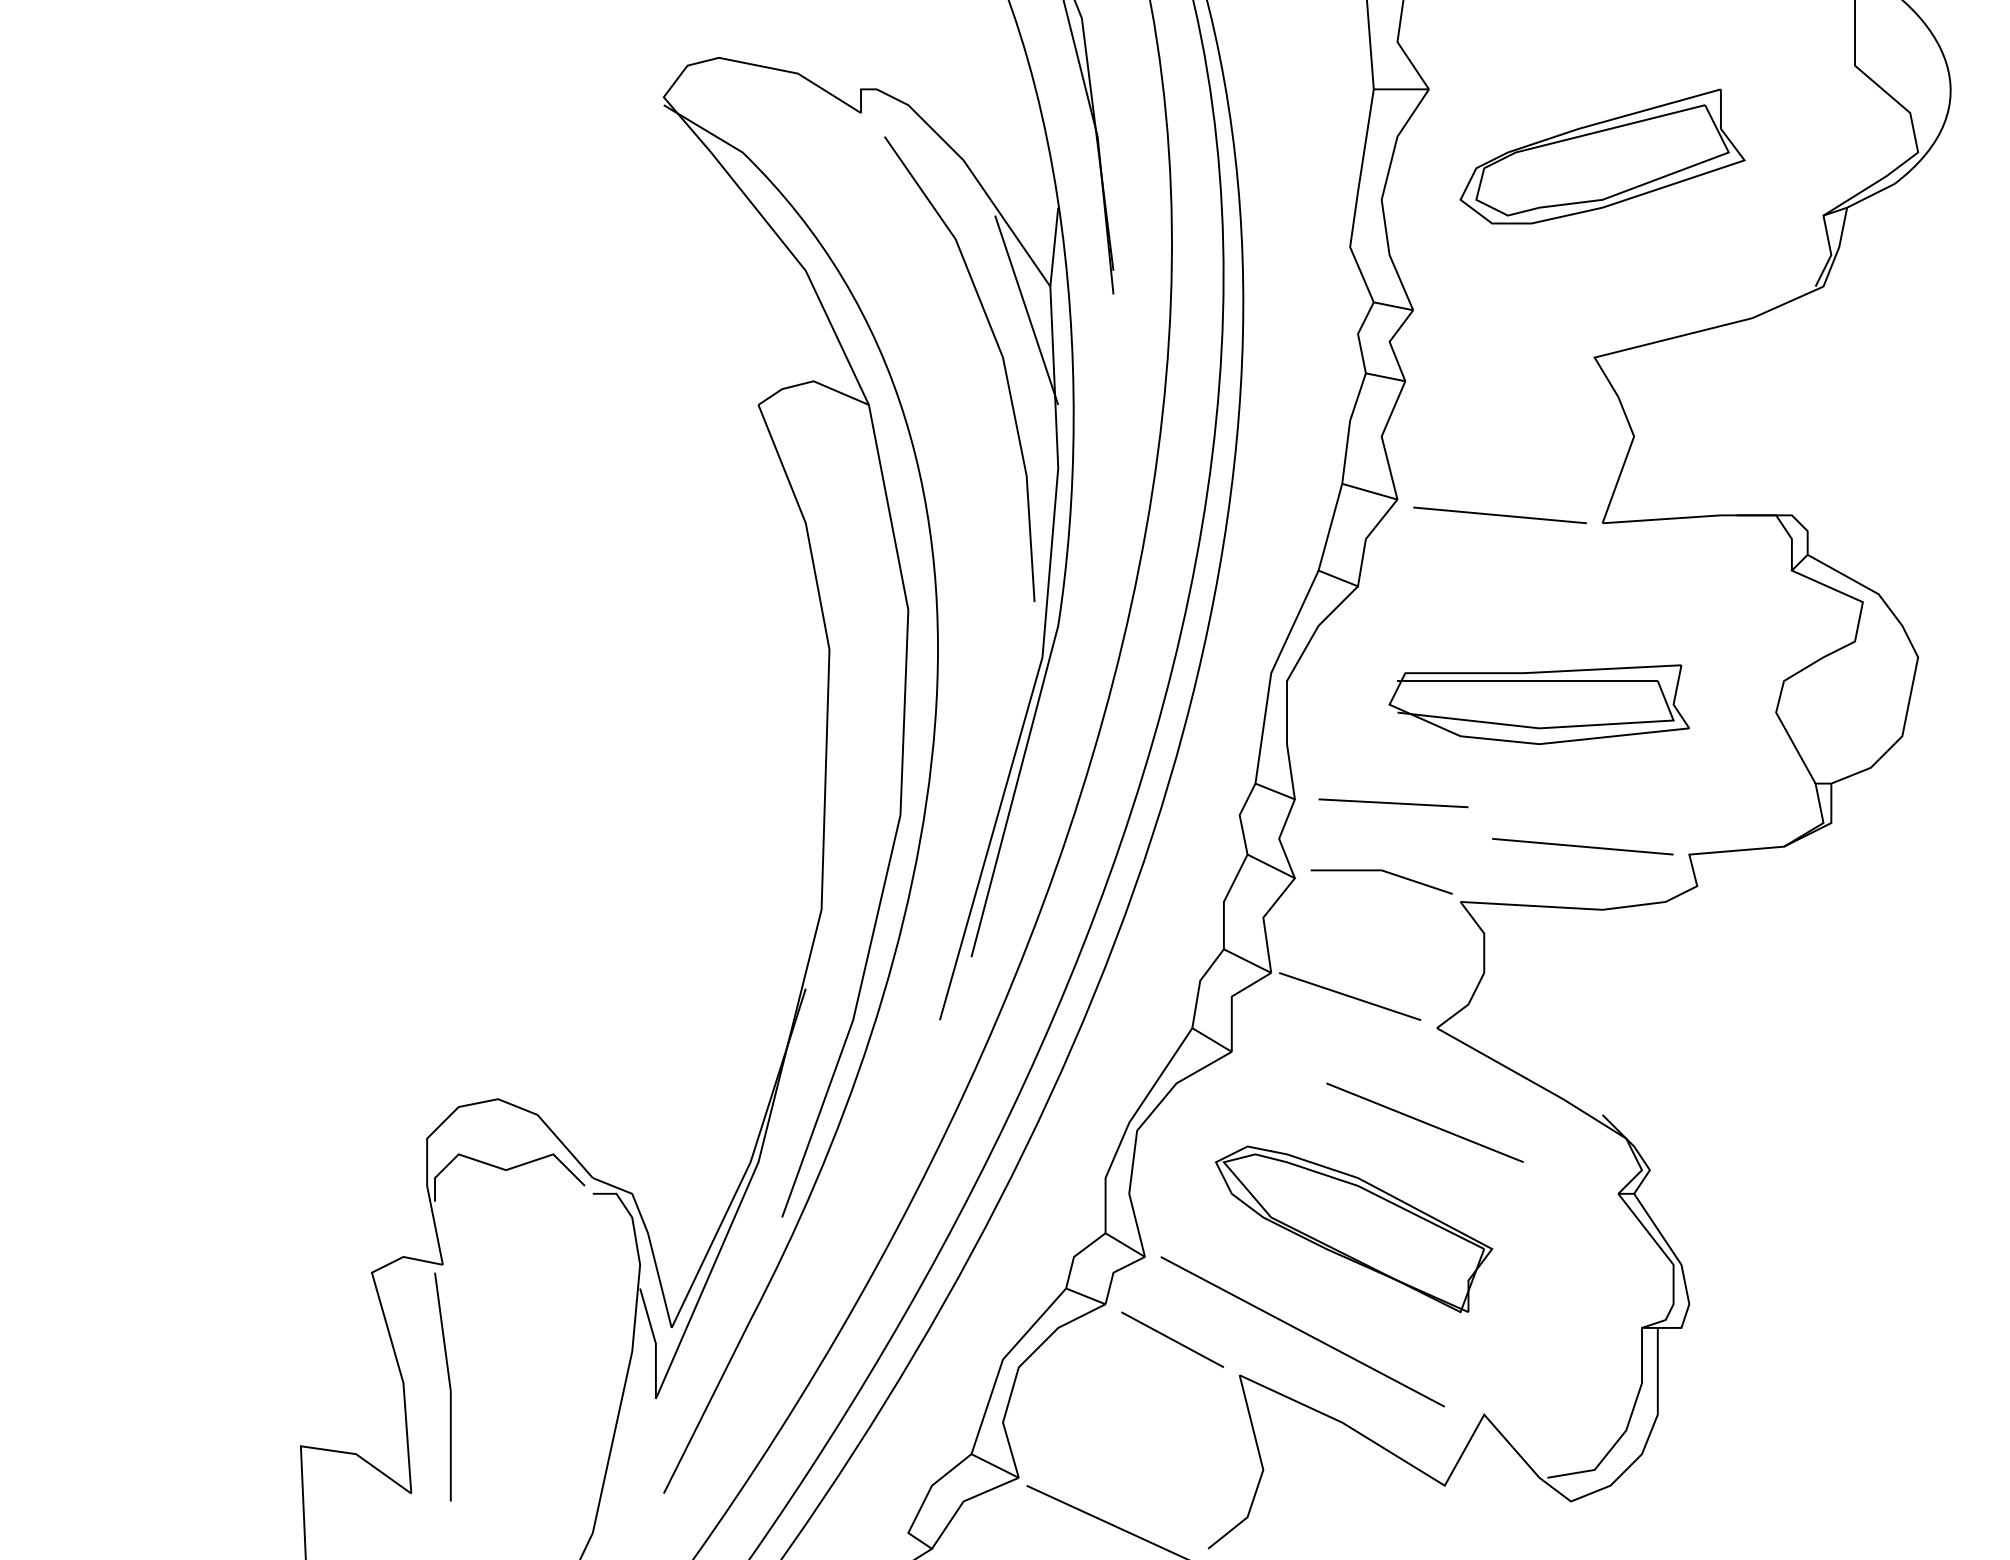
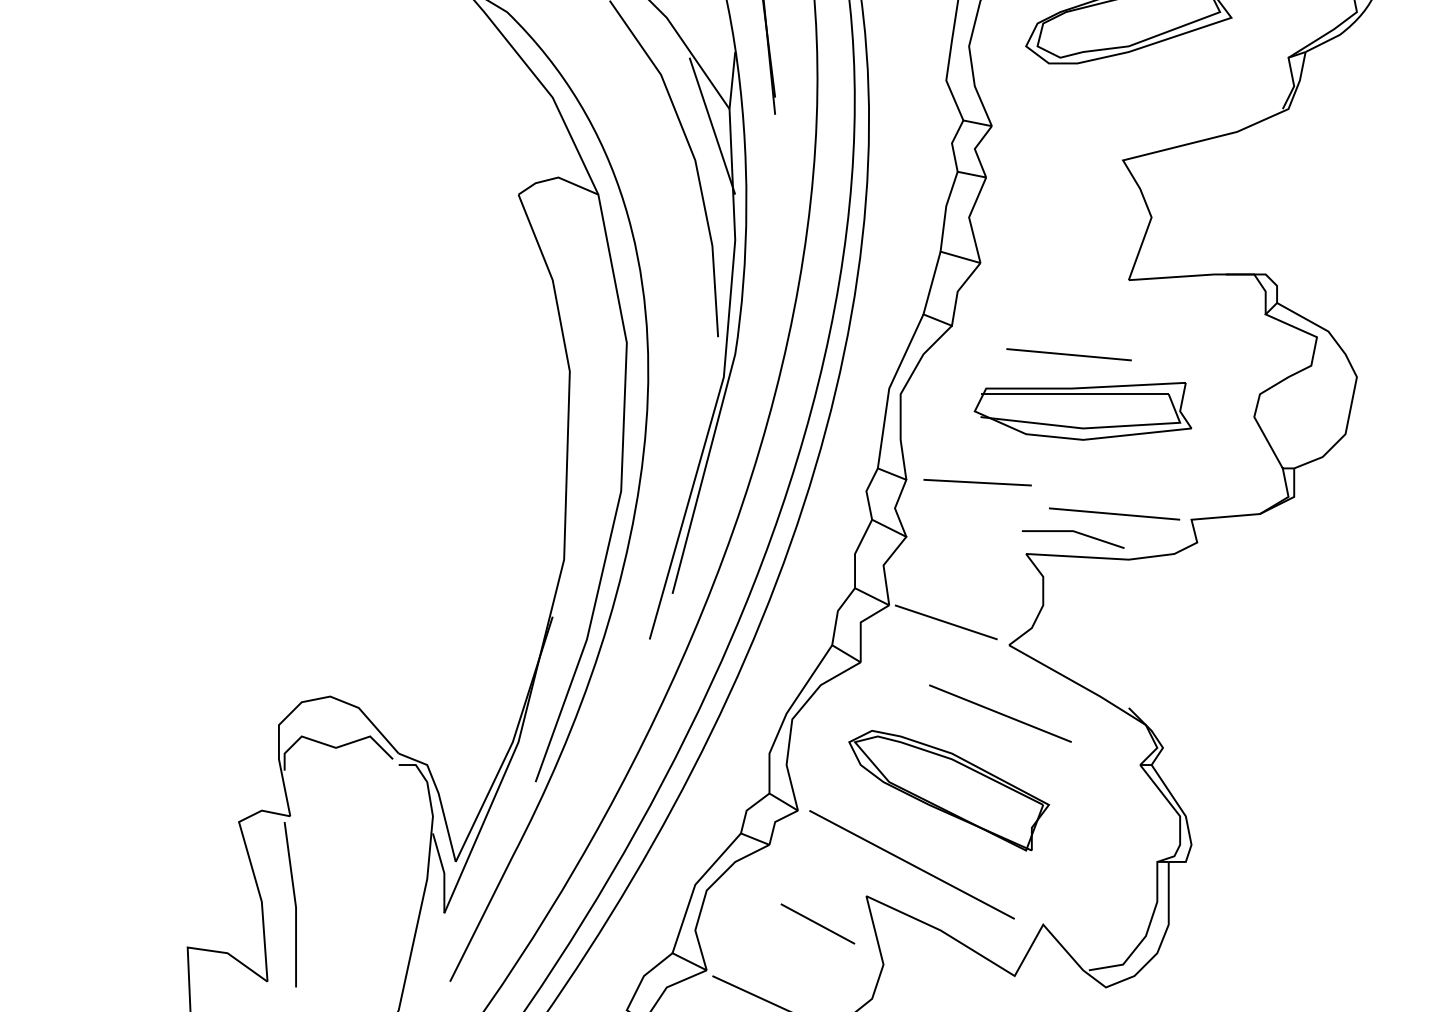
line: (1499, 515) -> (1068, 354), moved
curve: (1384, 872) -> (1075, 532), moved
line: (1172, 1339) -> (817, 923), moved

